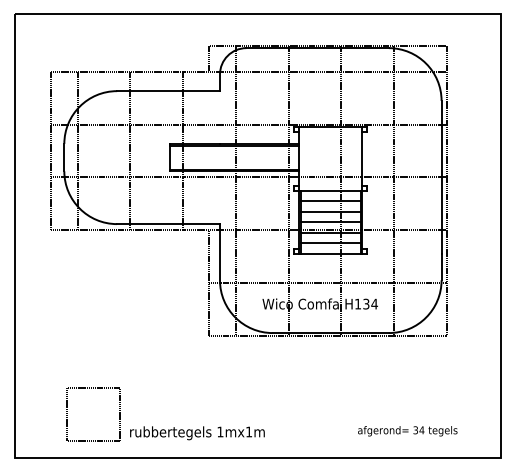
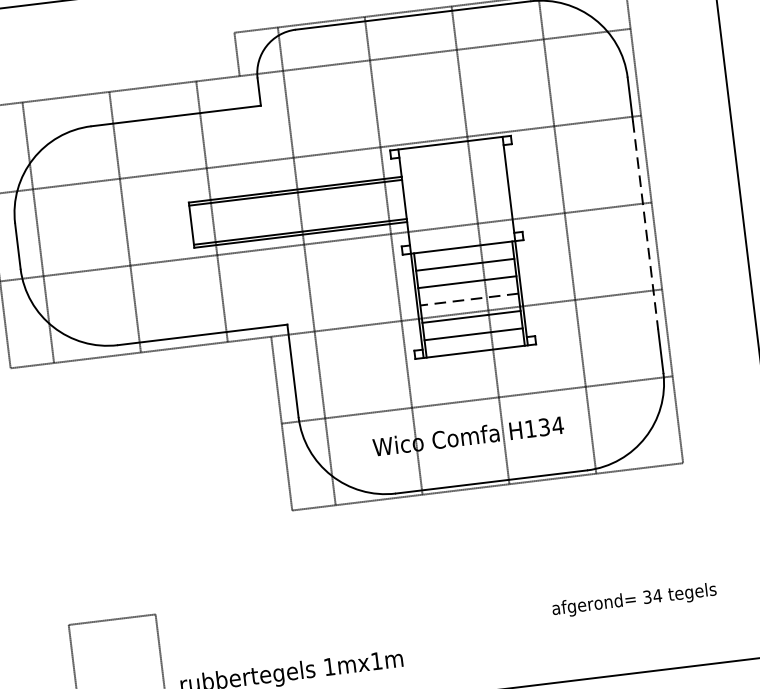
line: (441, 191) -> (645, 226), solid -> dashed
line: (330, 222) -> (469, 300), solid -> dashed
text: (407, 431) -> (634, 600), moved

